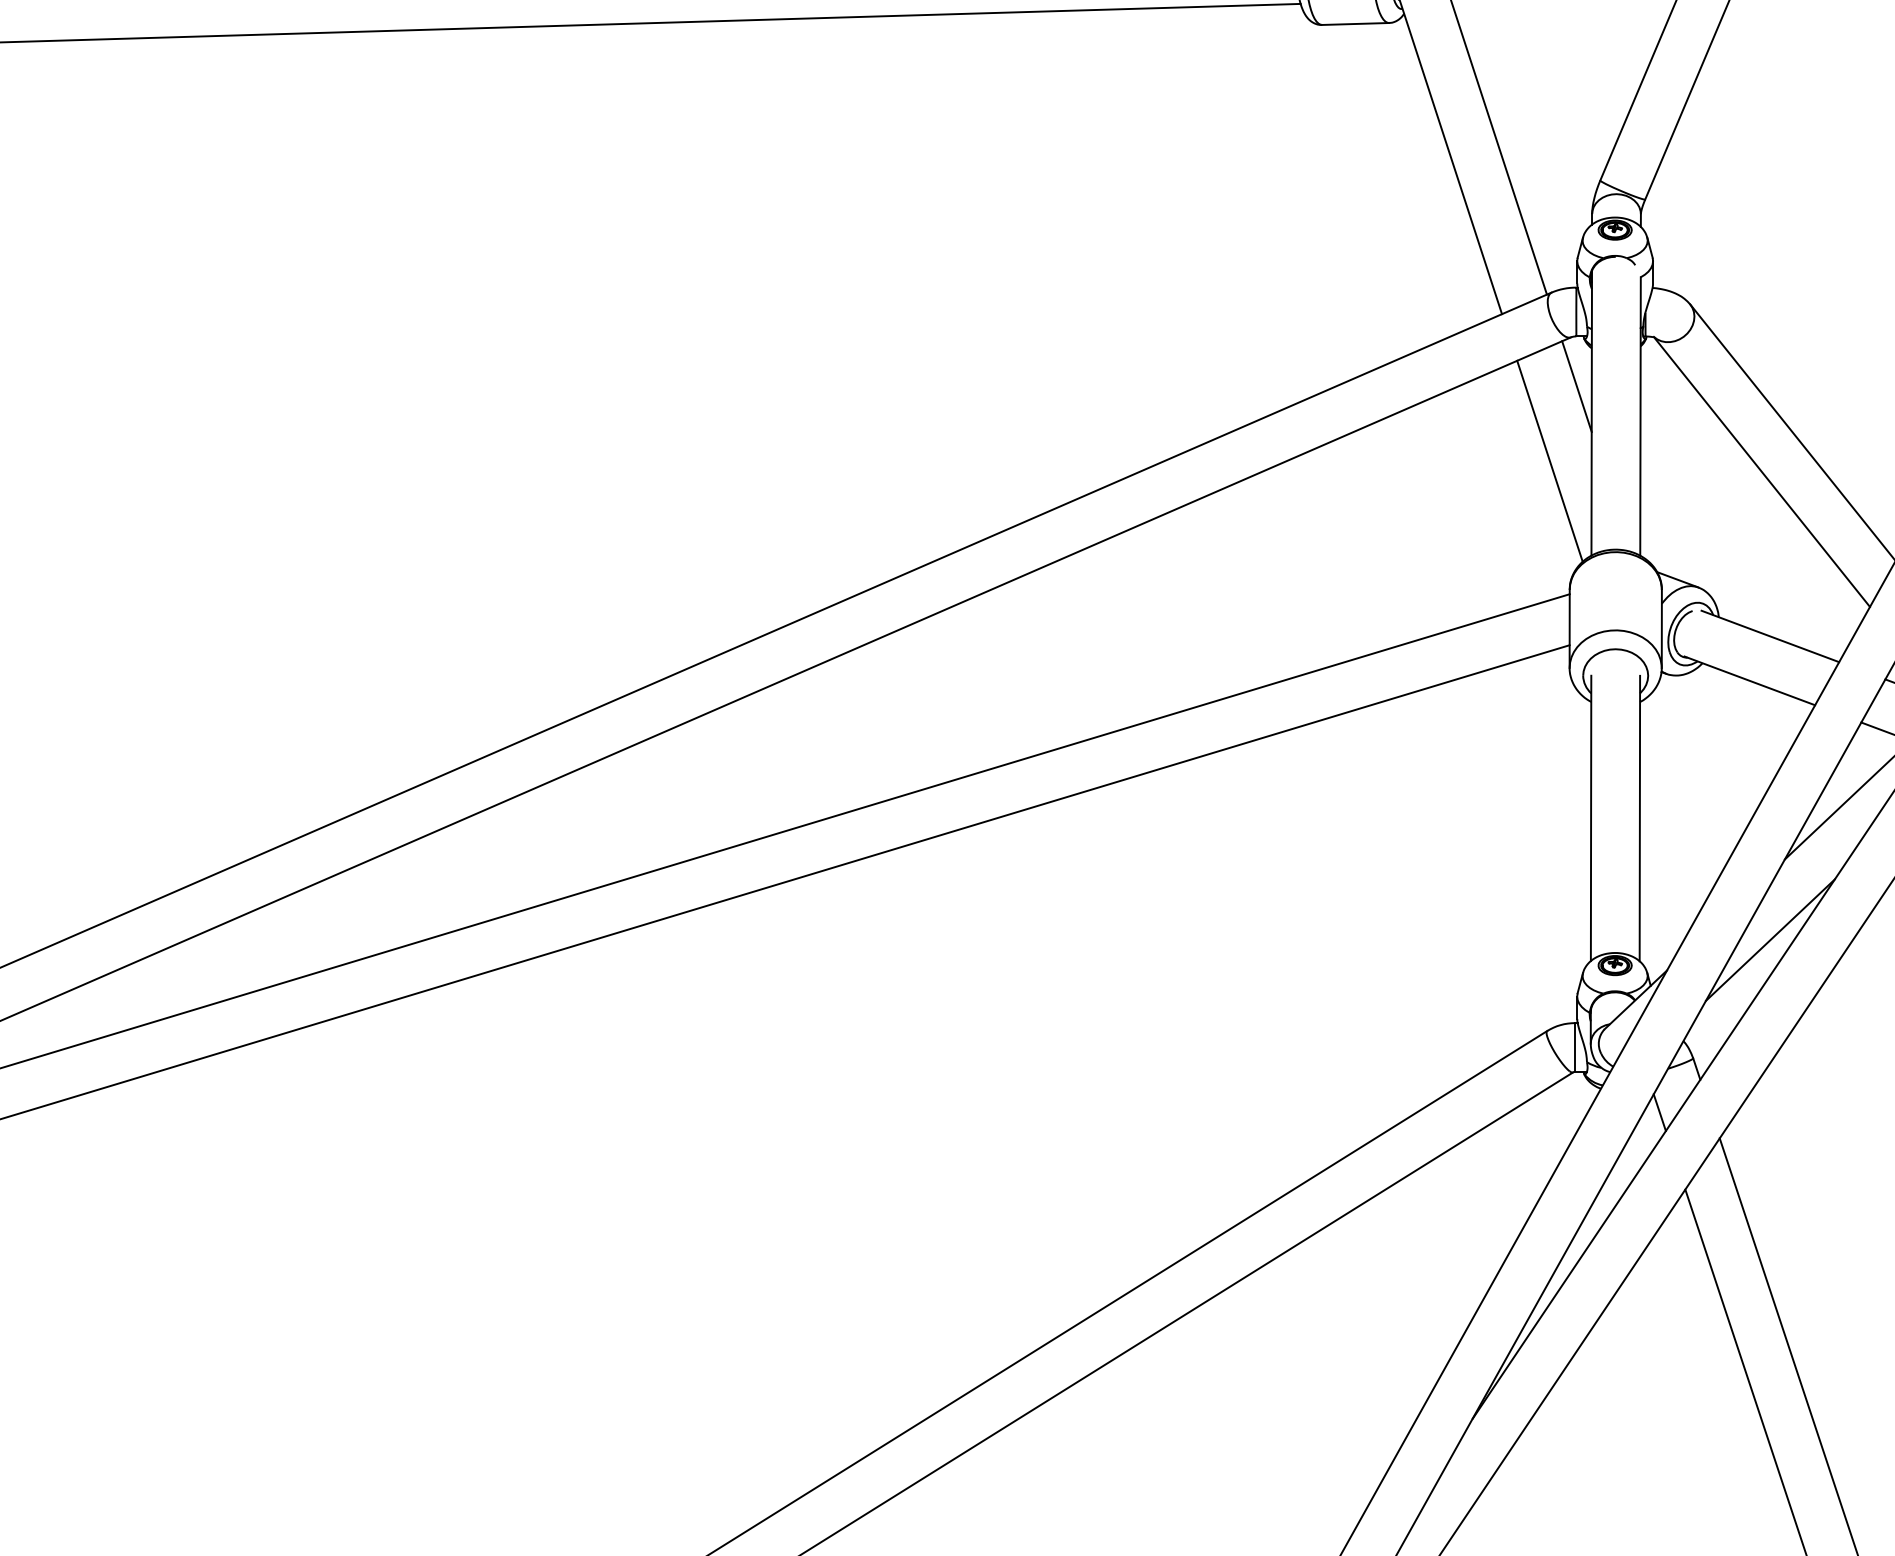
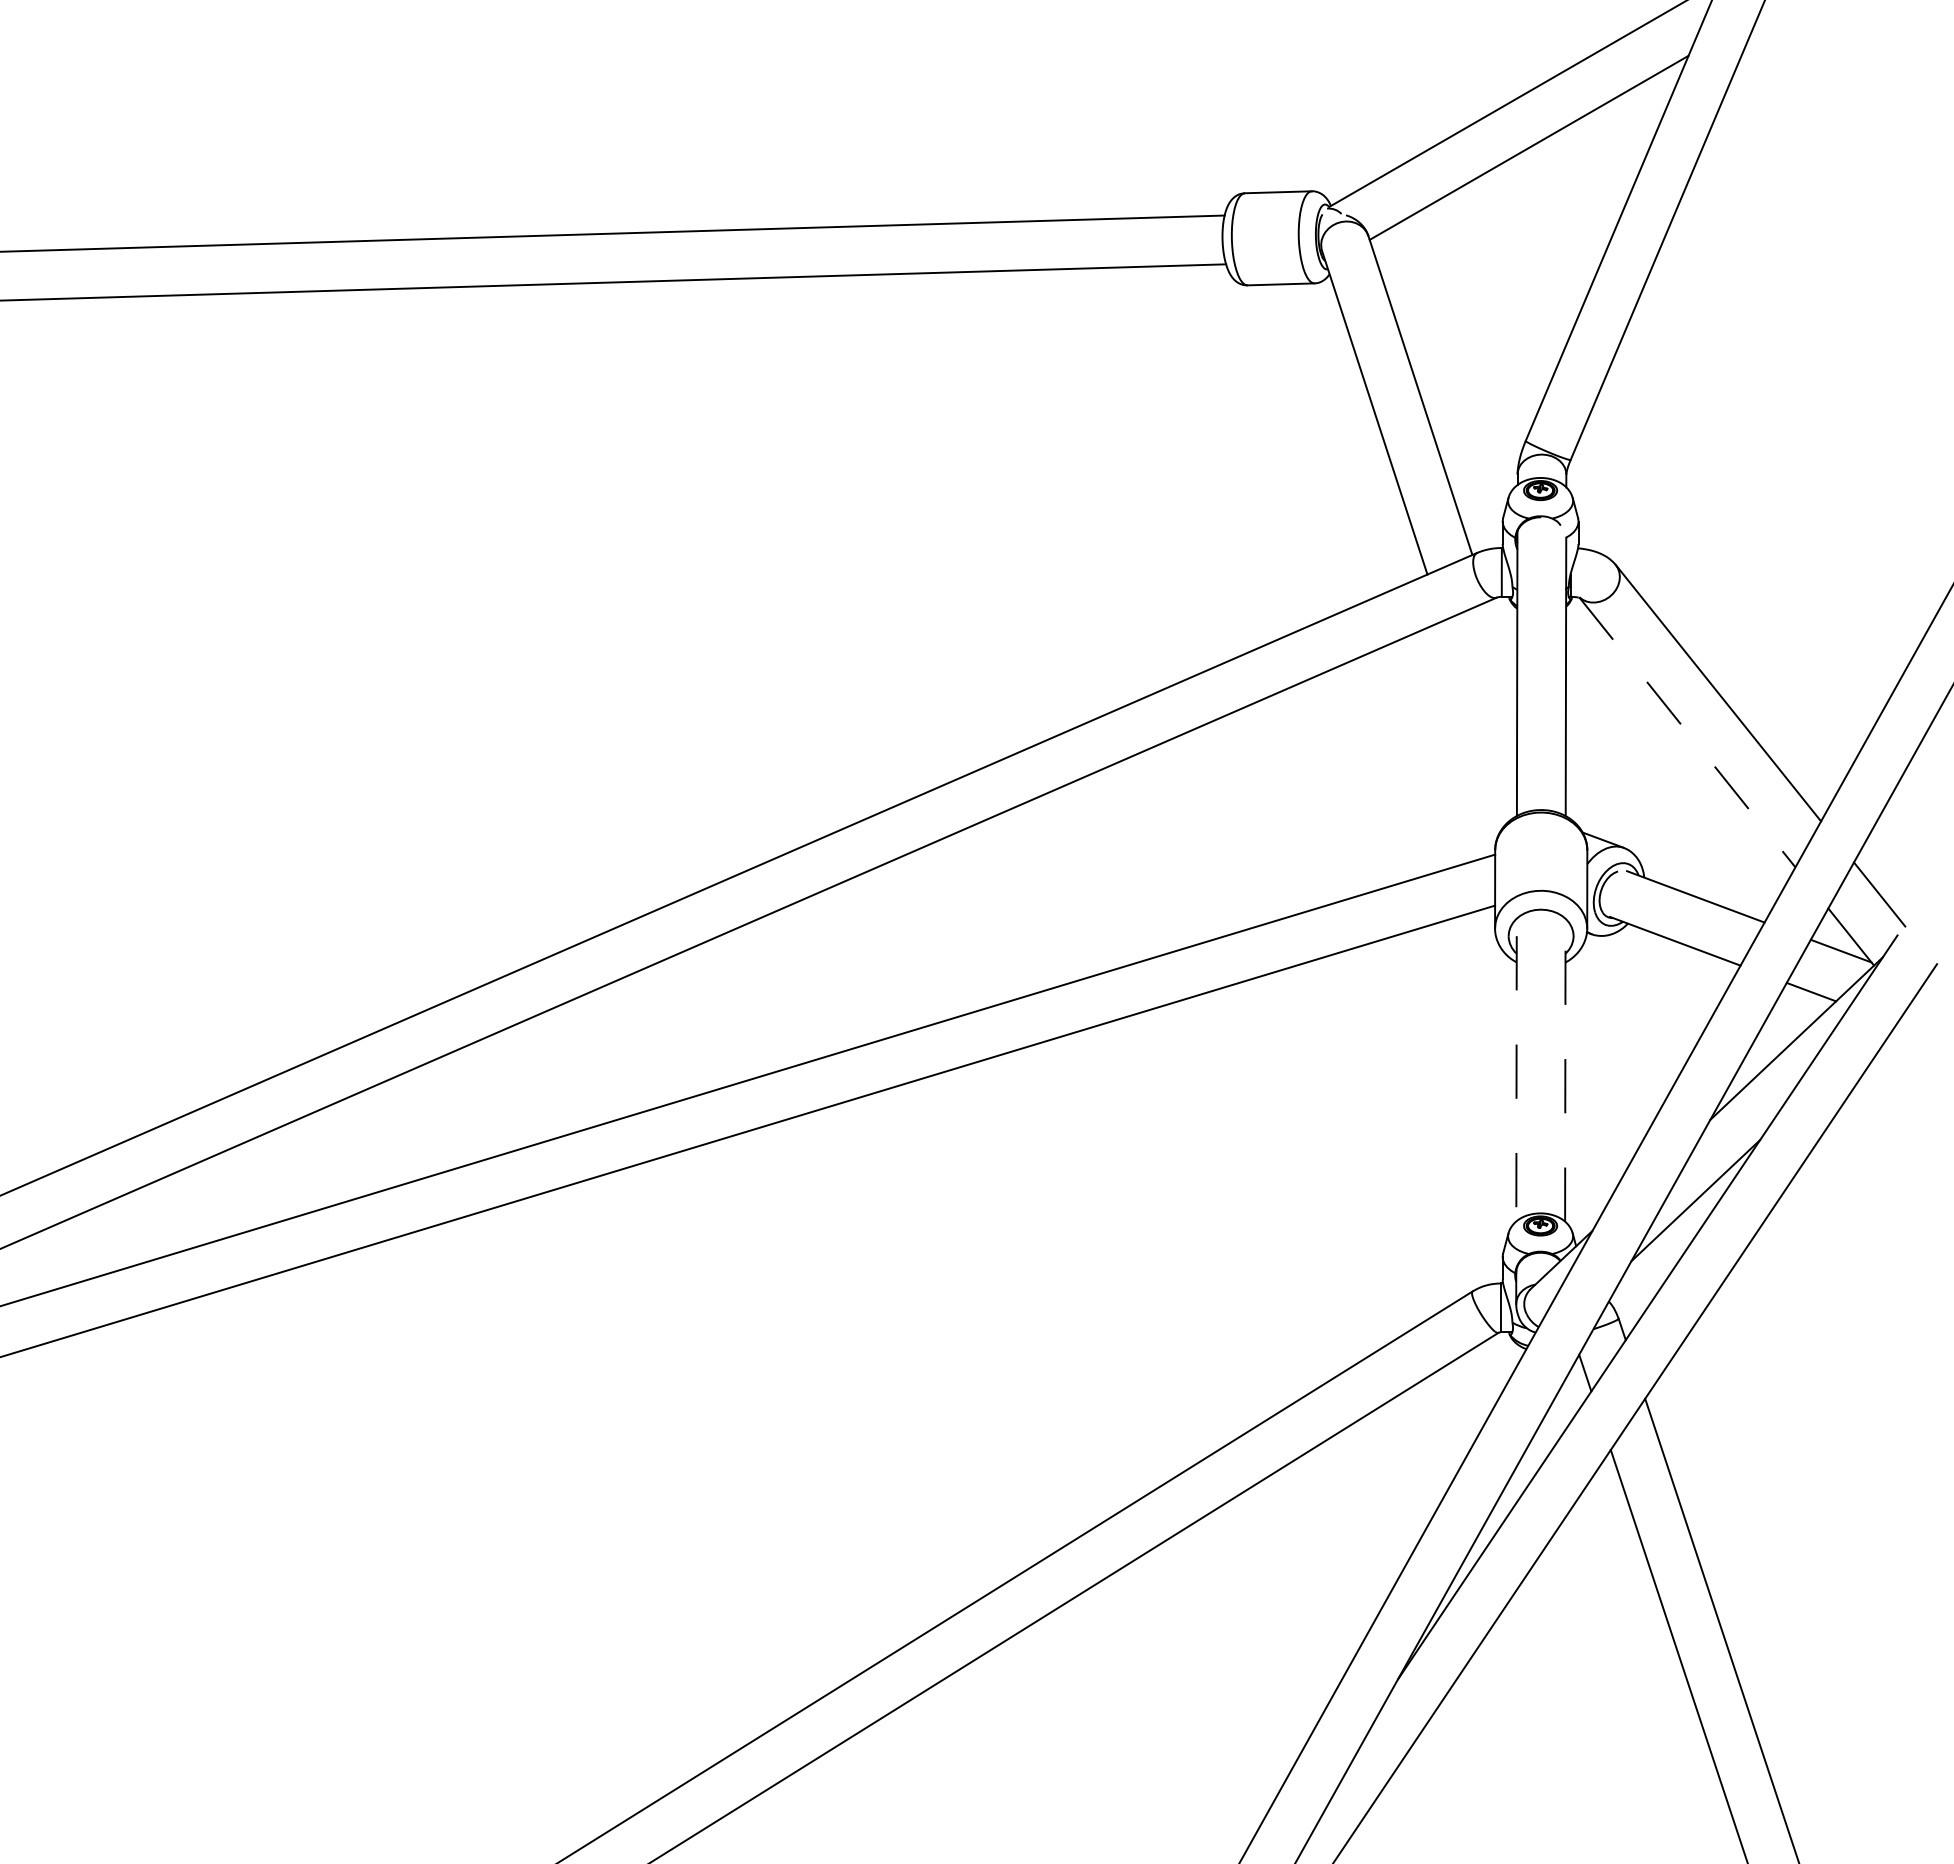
line: (1577, 386) -> (1502, 646), removed
line: (1550, 461) -> (1475, 721), removed
line: (1762, 472) -> (1687, 732), solid -> dashed
line: (1591, 818) -> (1516, 1078), solid -> dashed
line: (1640, 819) -> (1565, 1079), solid -> dashed

